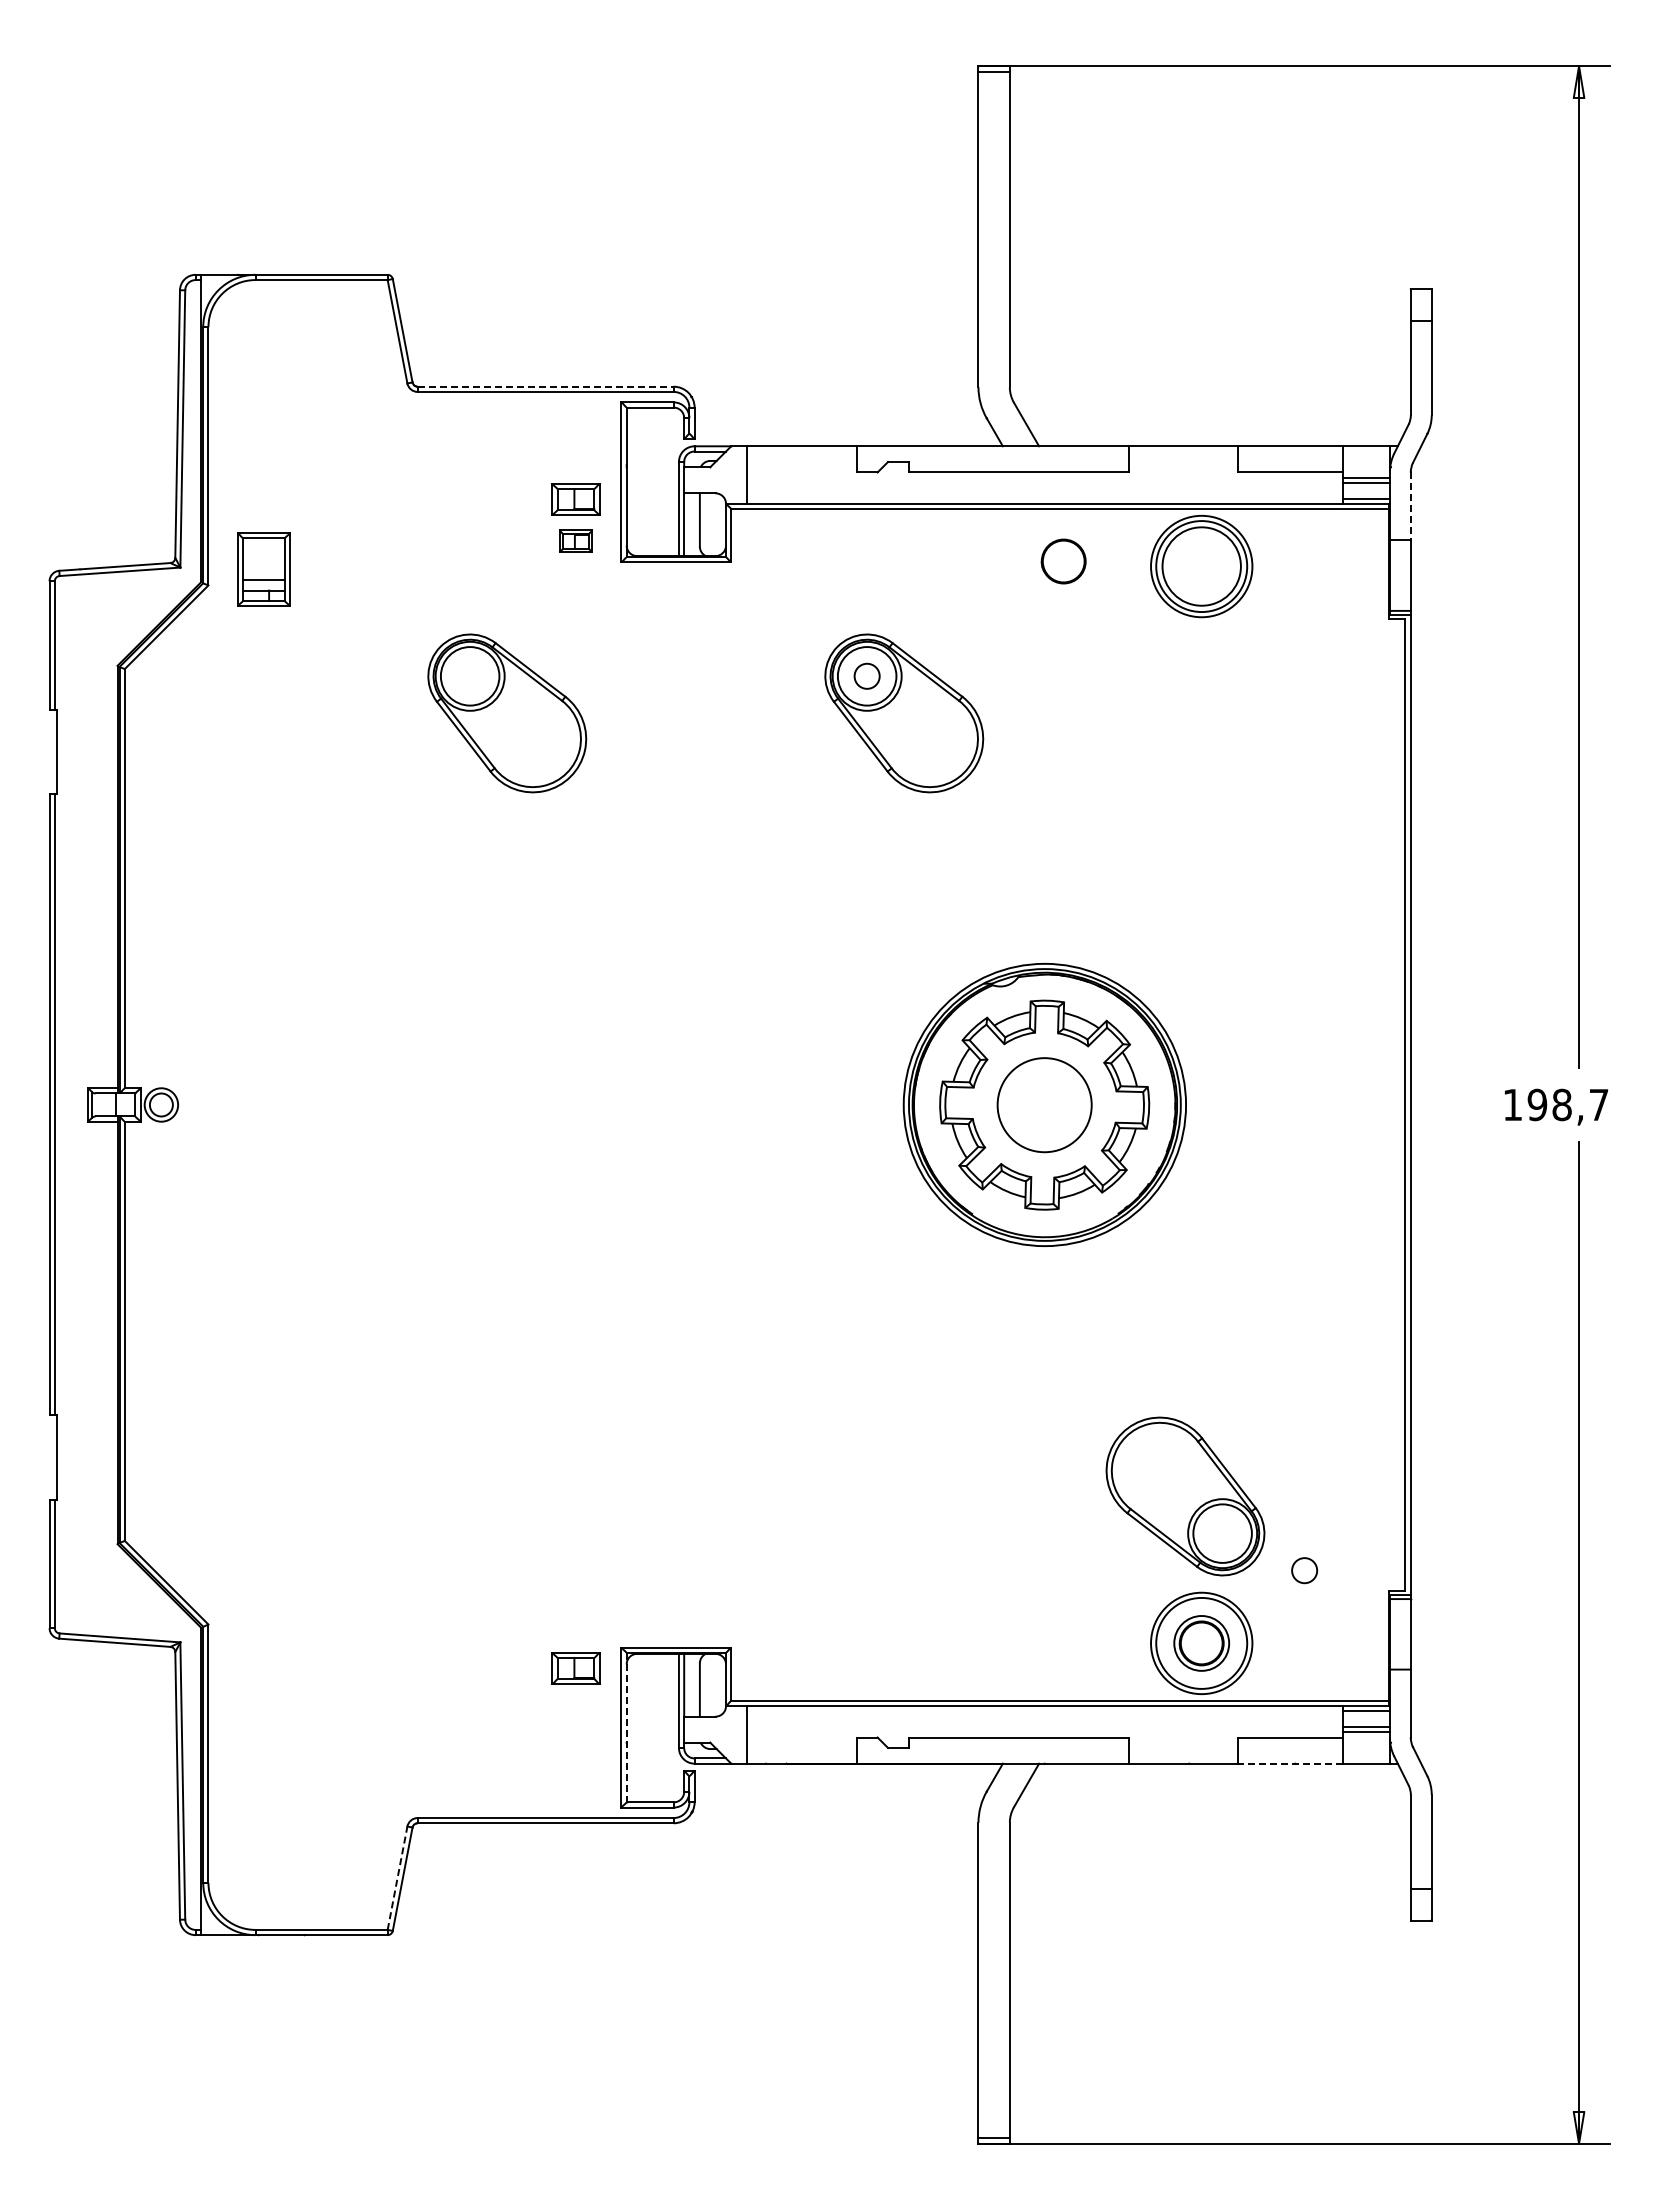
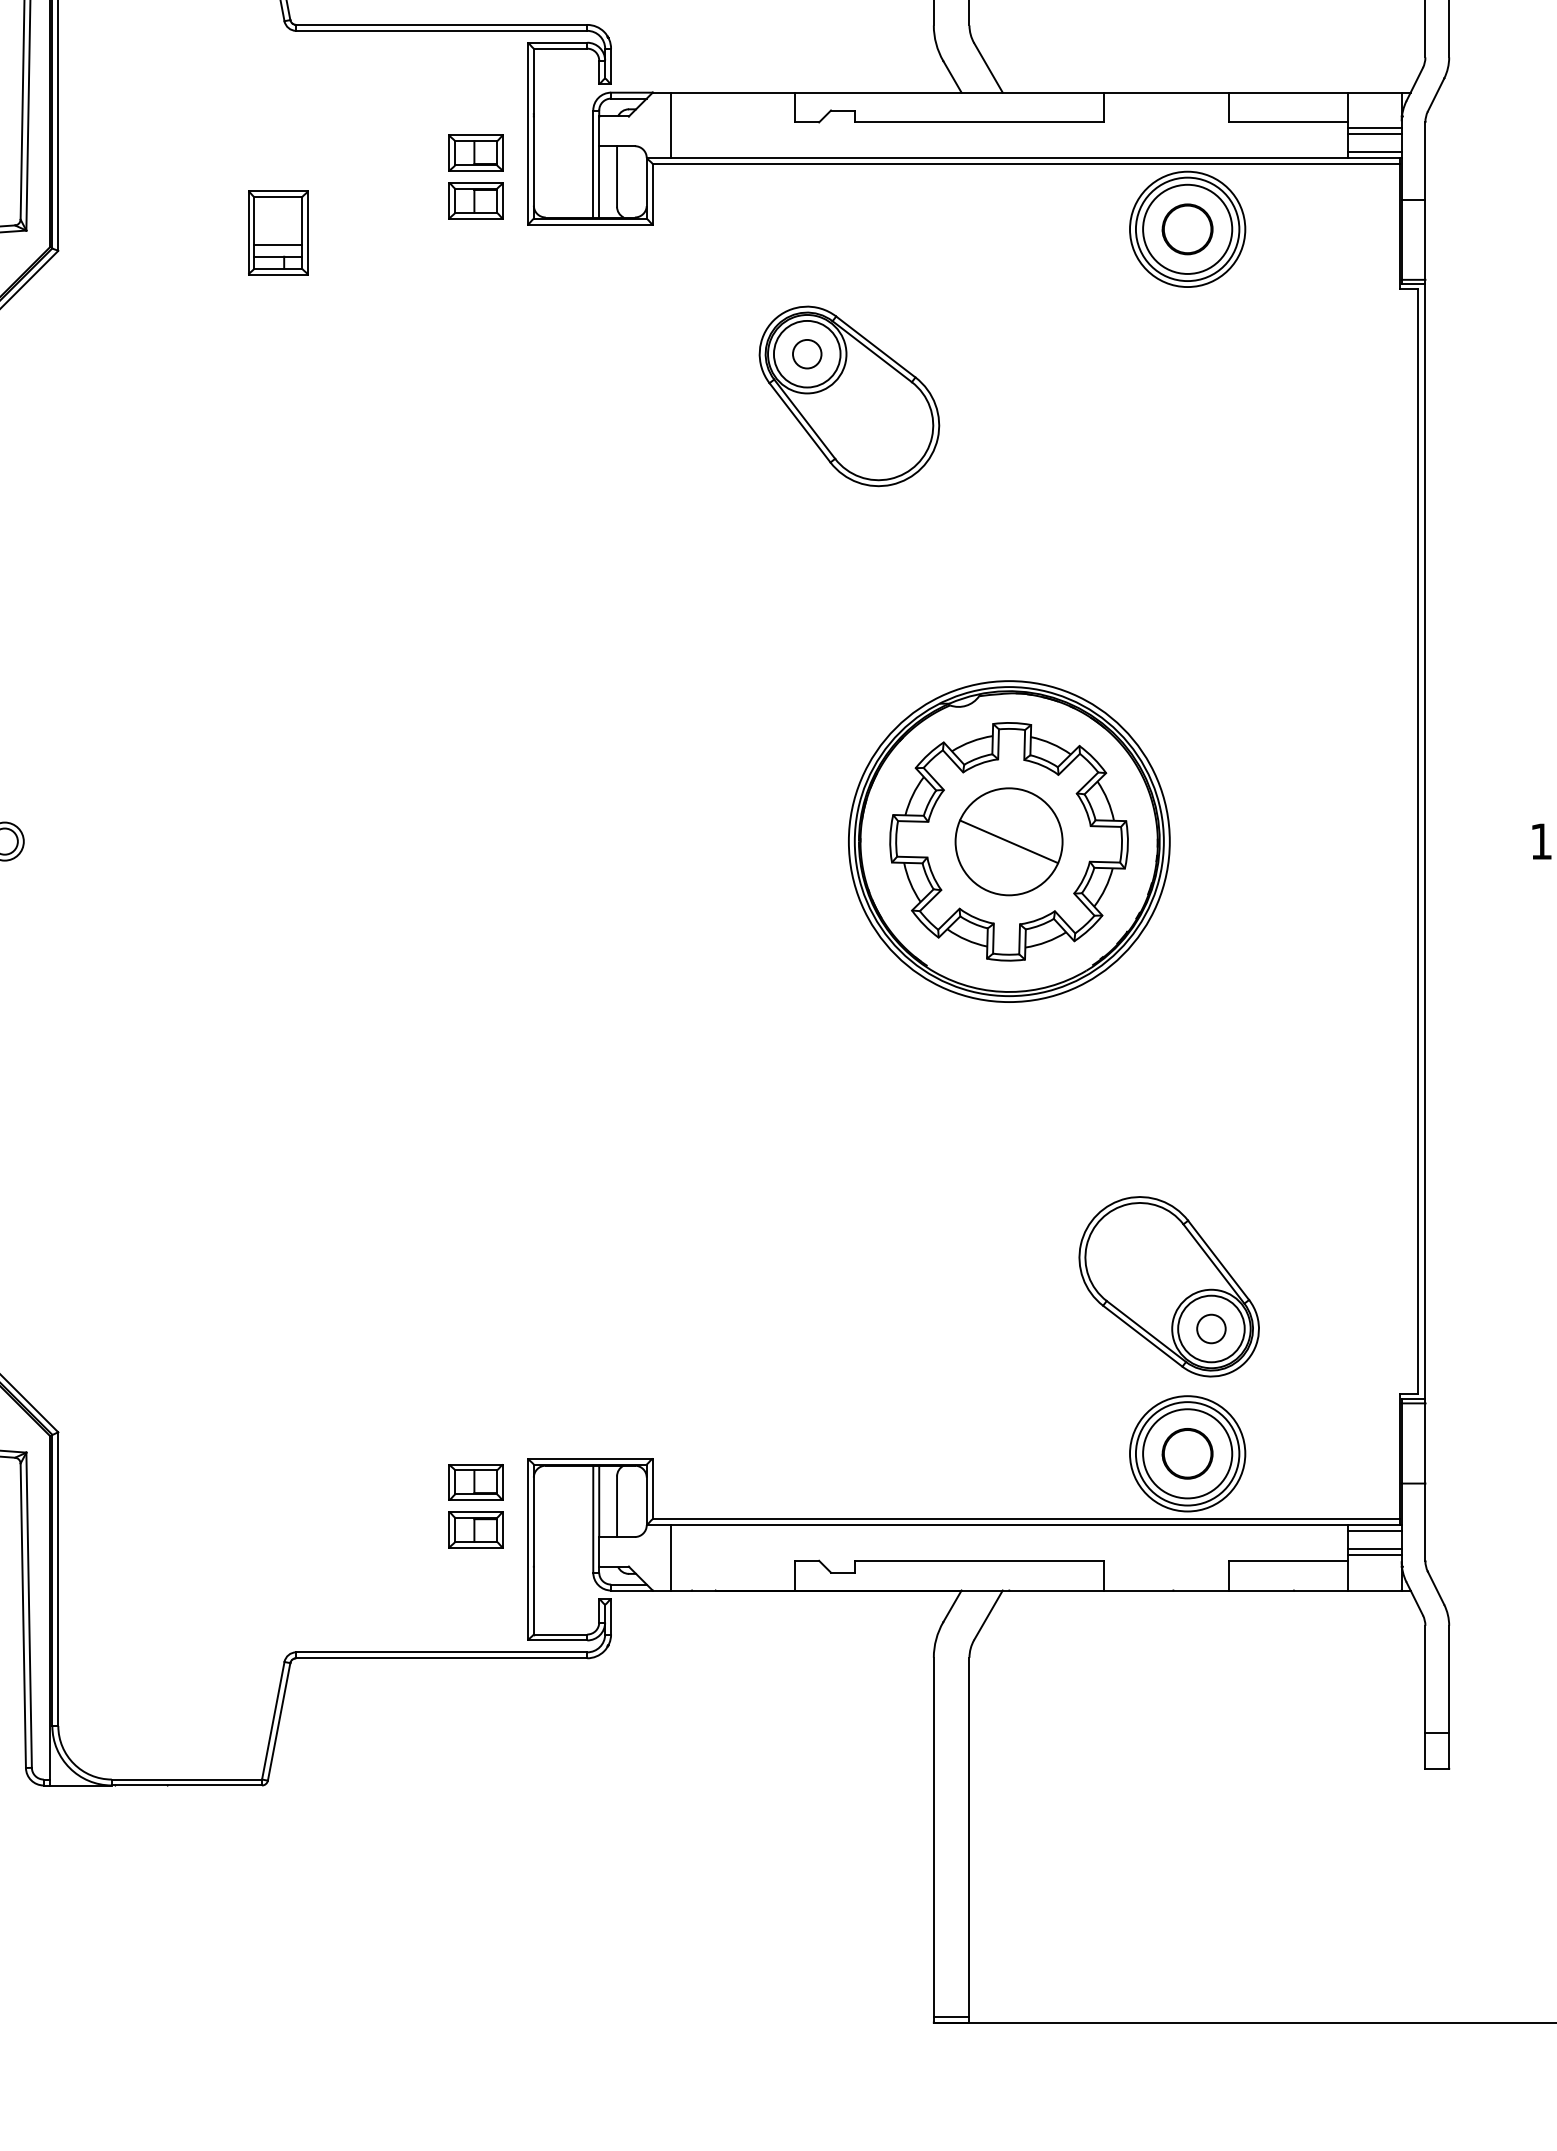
line: (546, 386) -> (442, 24), dashed -> solid
line: (1410, 506) -> (1425, 161), dashed -> solid
part: (575, 541) -> (475, 200), size x1.43
part: (1063, 561) -> (1187, 229), moved
part: (263, 569) -> (277, 232), moved
part: (507, 713) -> (398, 396), removed
line: (1044, 1104) -> (1008, 841), added
circle: (1304, 1570) -> (1211, 1328), moved
circle: (1201, 1643) -> (1187, 1453), size x1.43
part: (575, 1710) -> (475, 1530), added
line: (626, 1727) -> (533, 1549), dashed -> solid
line: (1290, 1763) -> (1288, 1590), dashed -> solid
line: (397, 1878) -> (273, 1721), dashed -> solid

